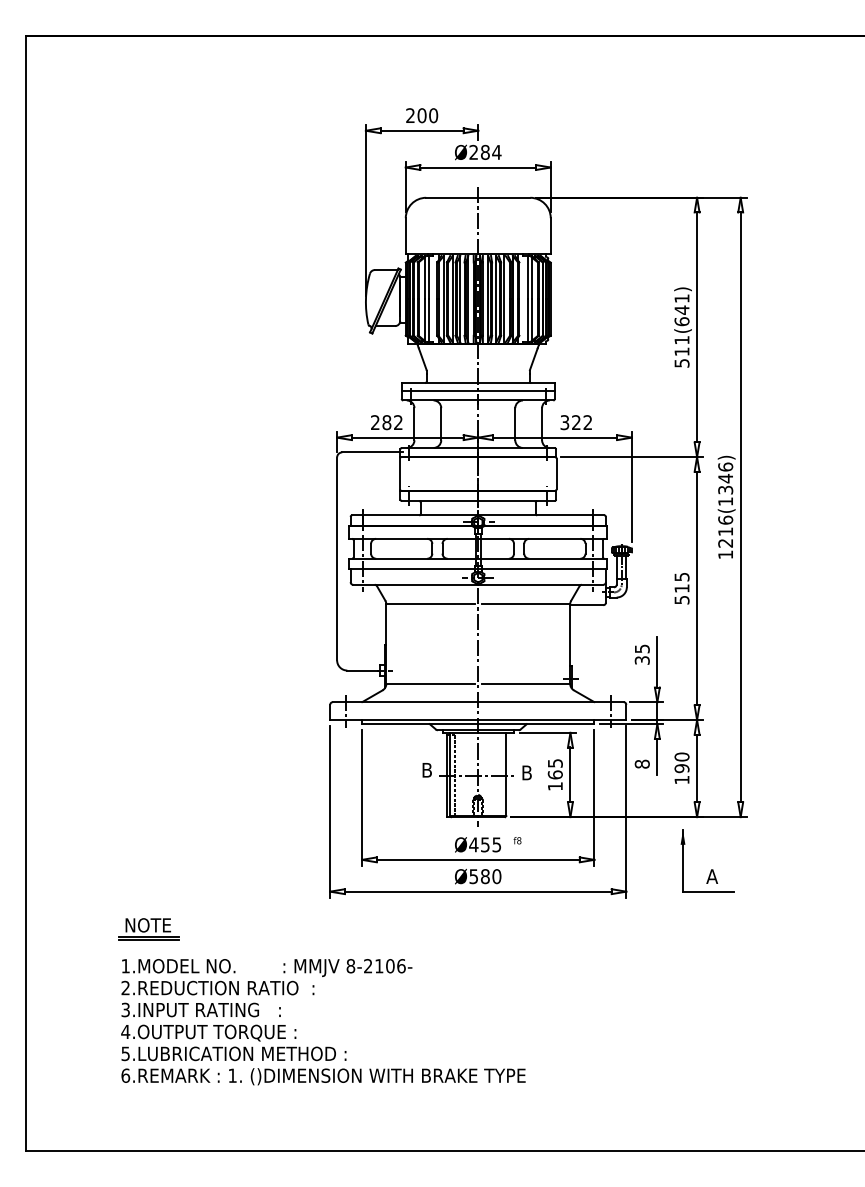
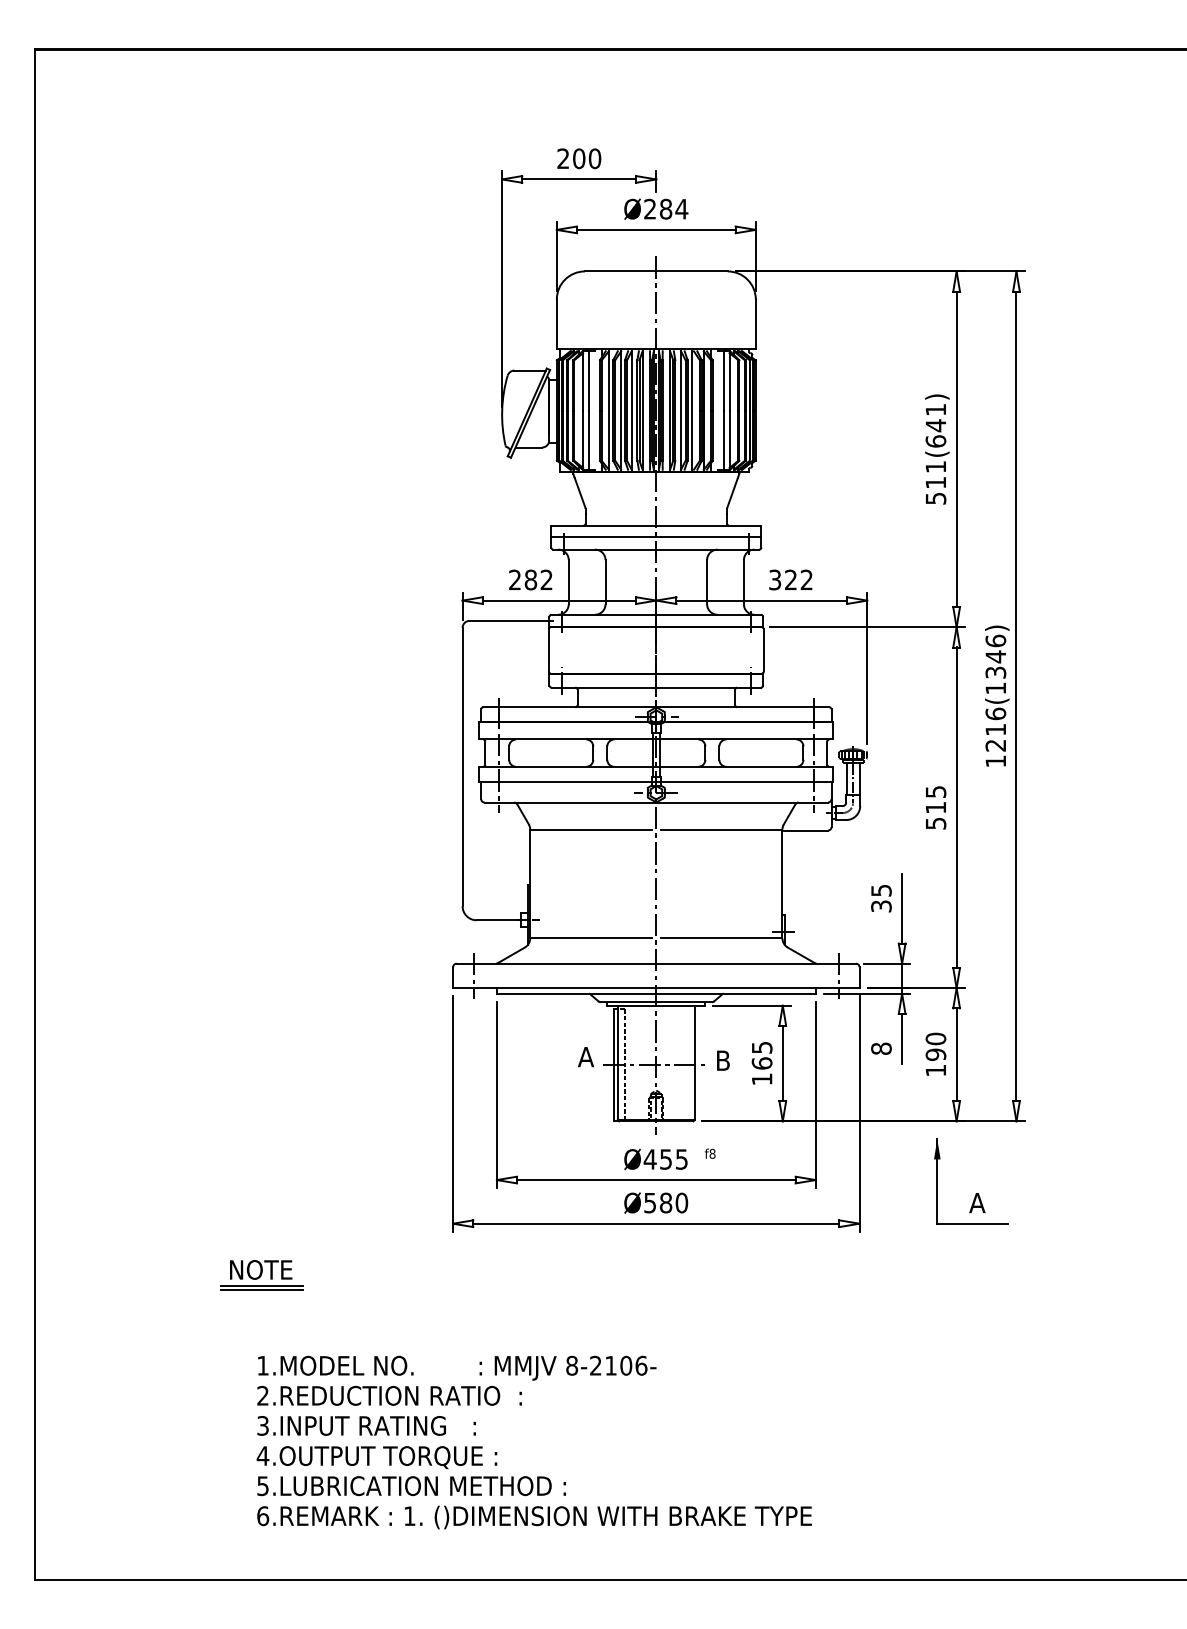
text: (426, 770) -> (585, 1057), B -> A
part: (148, 929) -> (261, 1275), moved
text: (323, 1022) -> (534, 1443), moved

